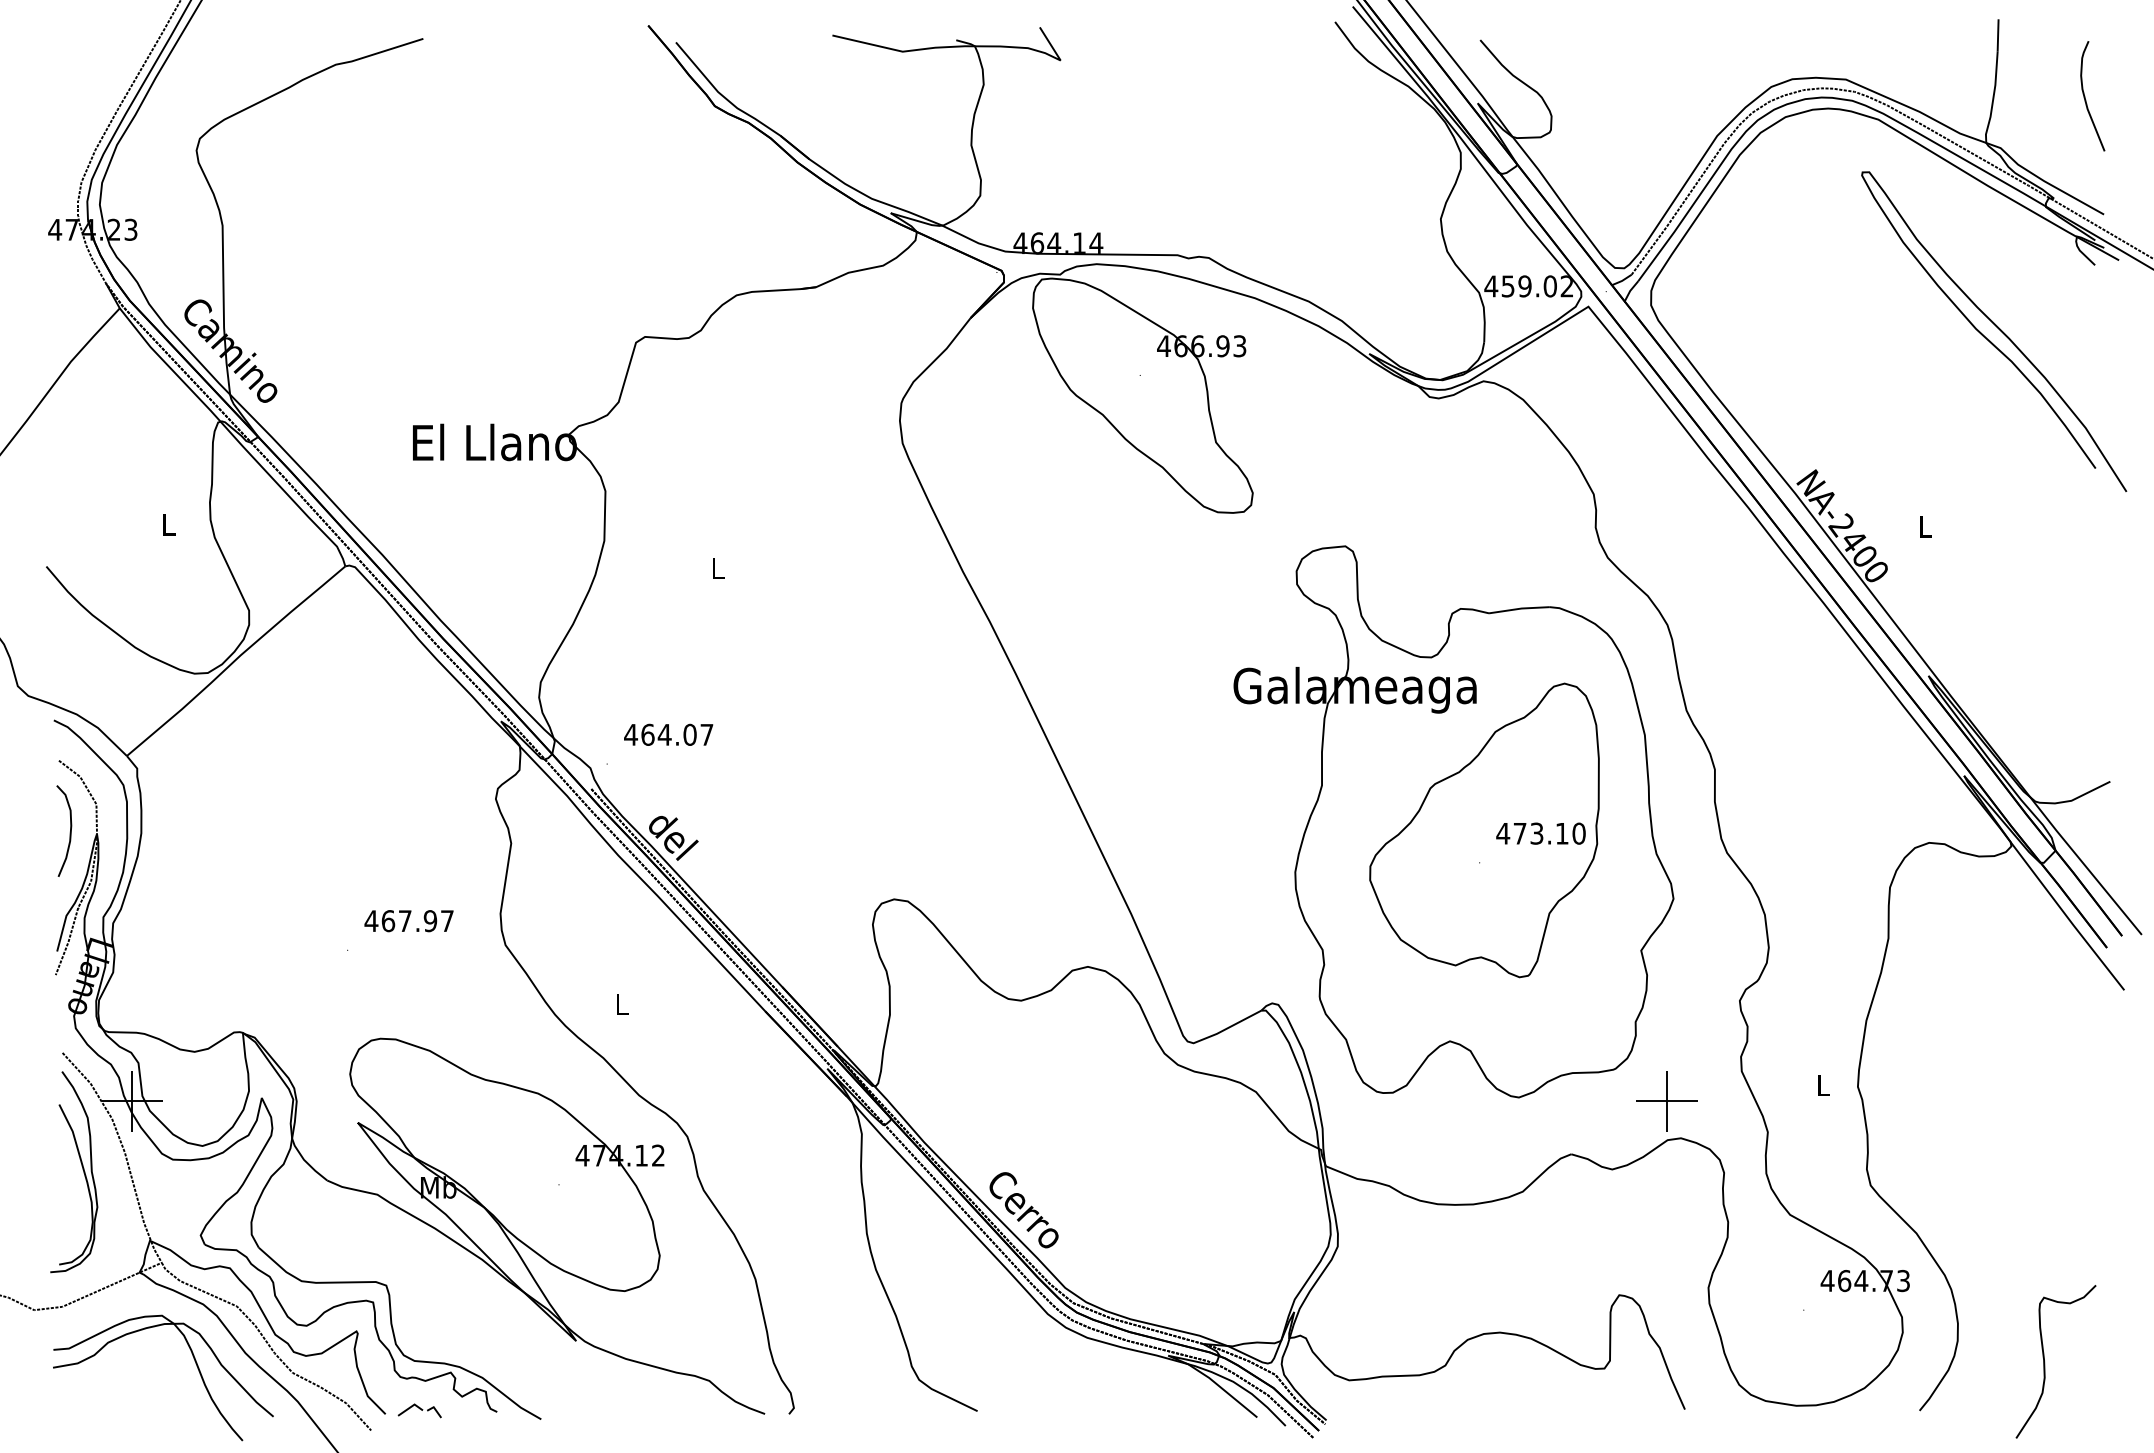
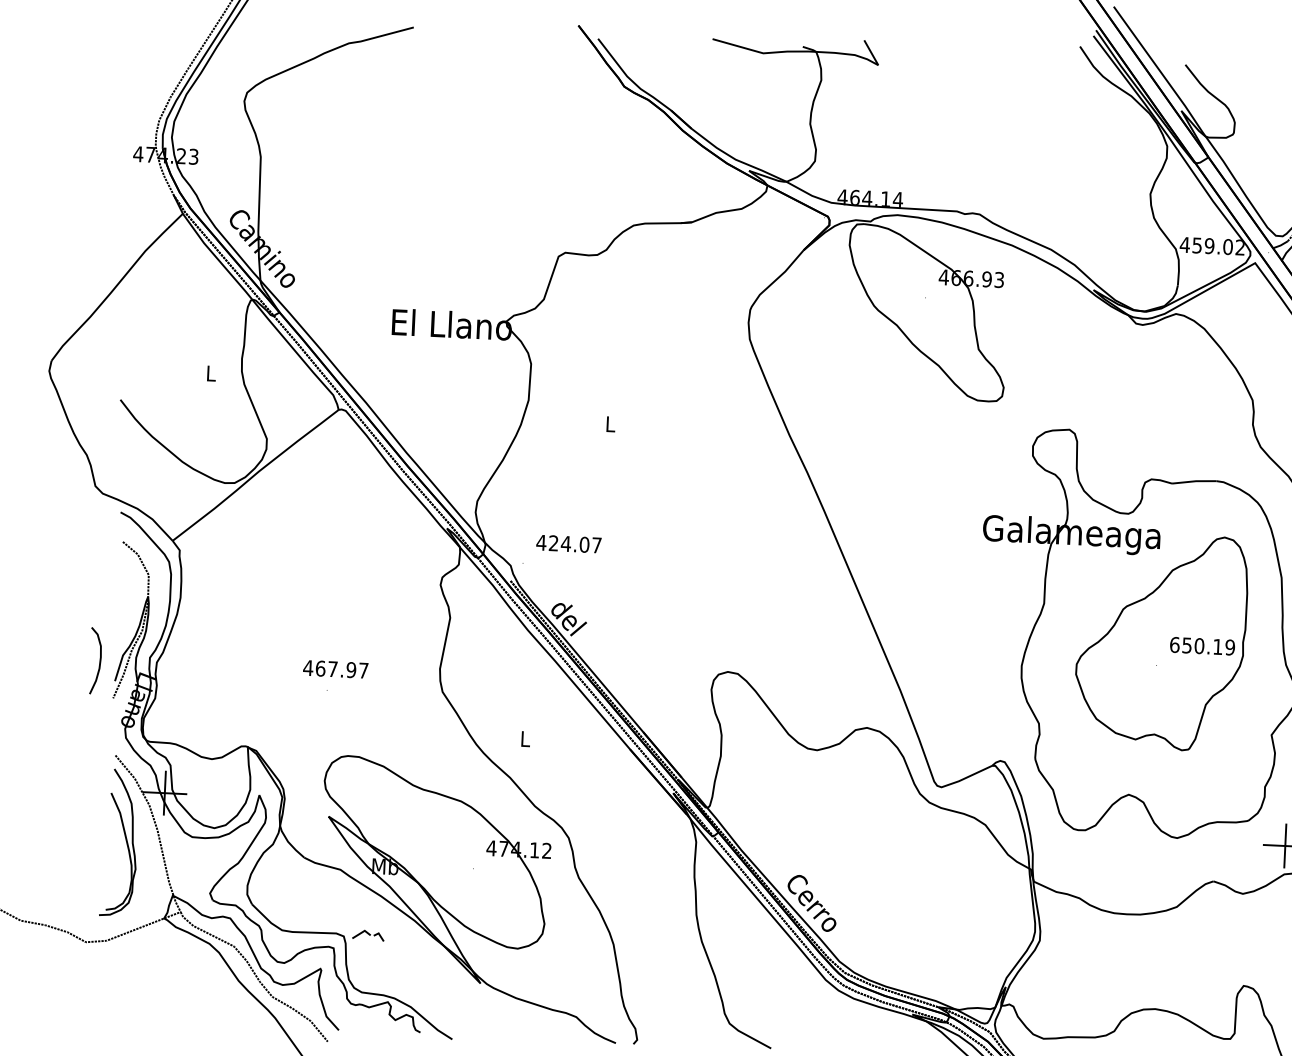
text: (647, 734) -> (553, 543), 464.07 -> 424.07
curve: (69, 832) -> (99, 662), moved
text: (1540, 833) -> (1202, 646), 473.10 -> 650.19
text: (408, 921) -> (335, 669), moved
part: (196, 1366) -> (202, 988), removed
part: (419, 1410) -> (368, 935), moved

